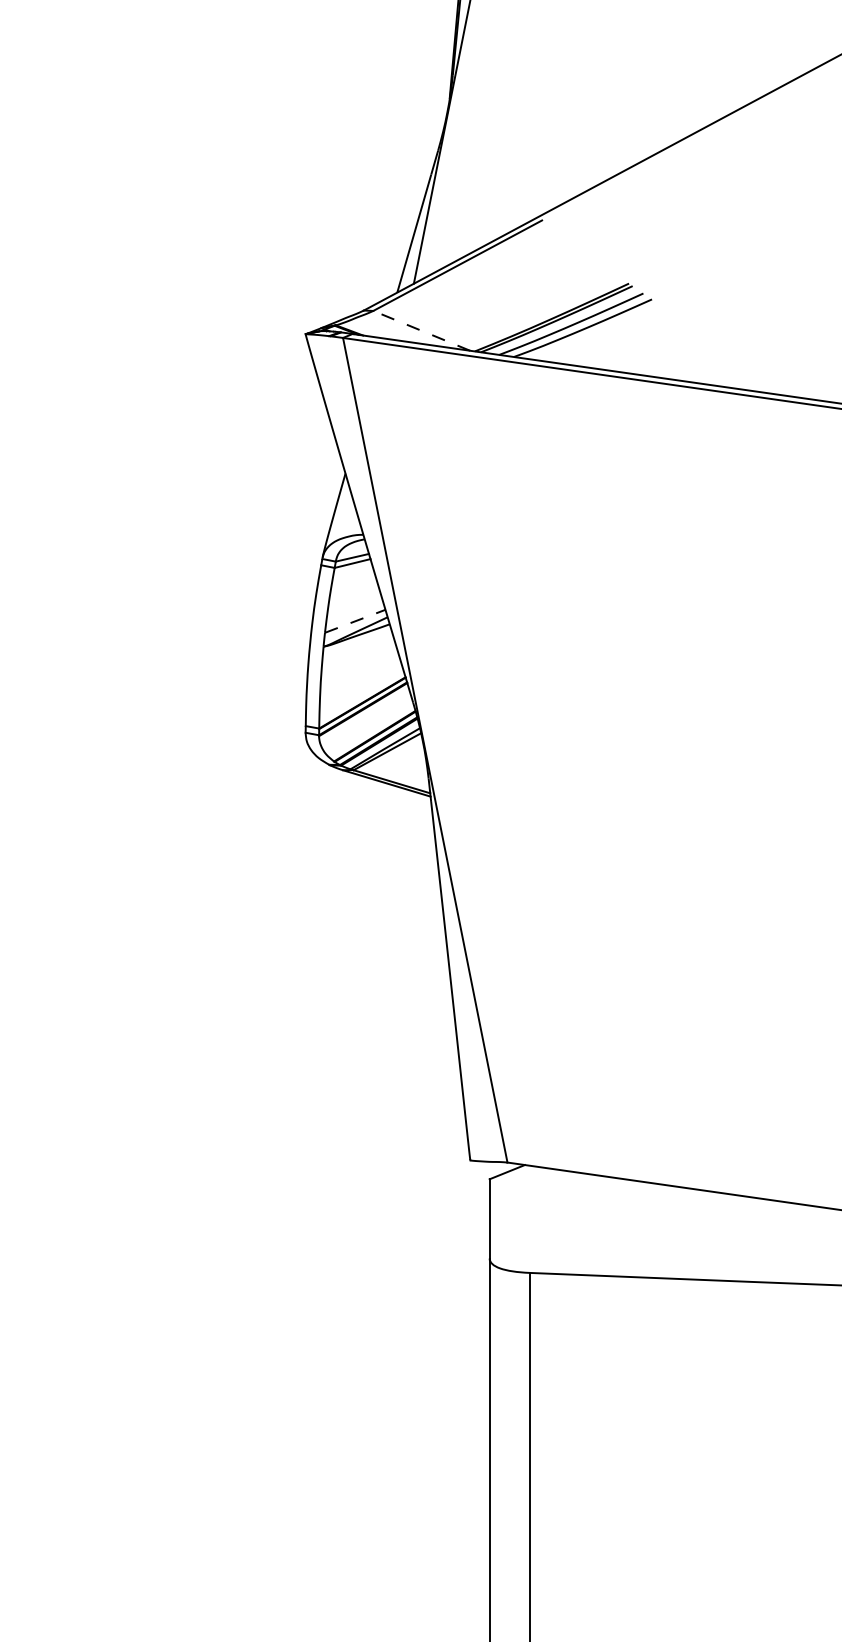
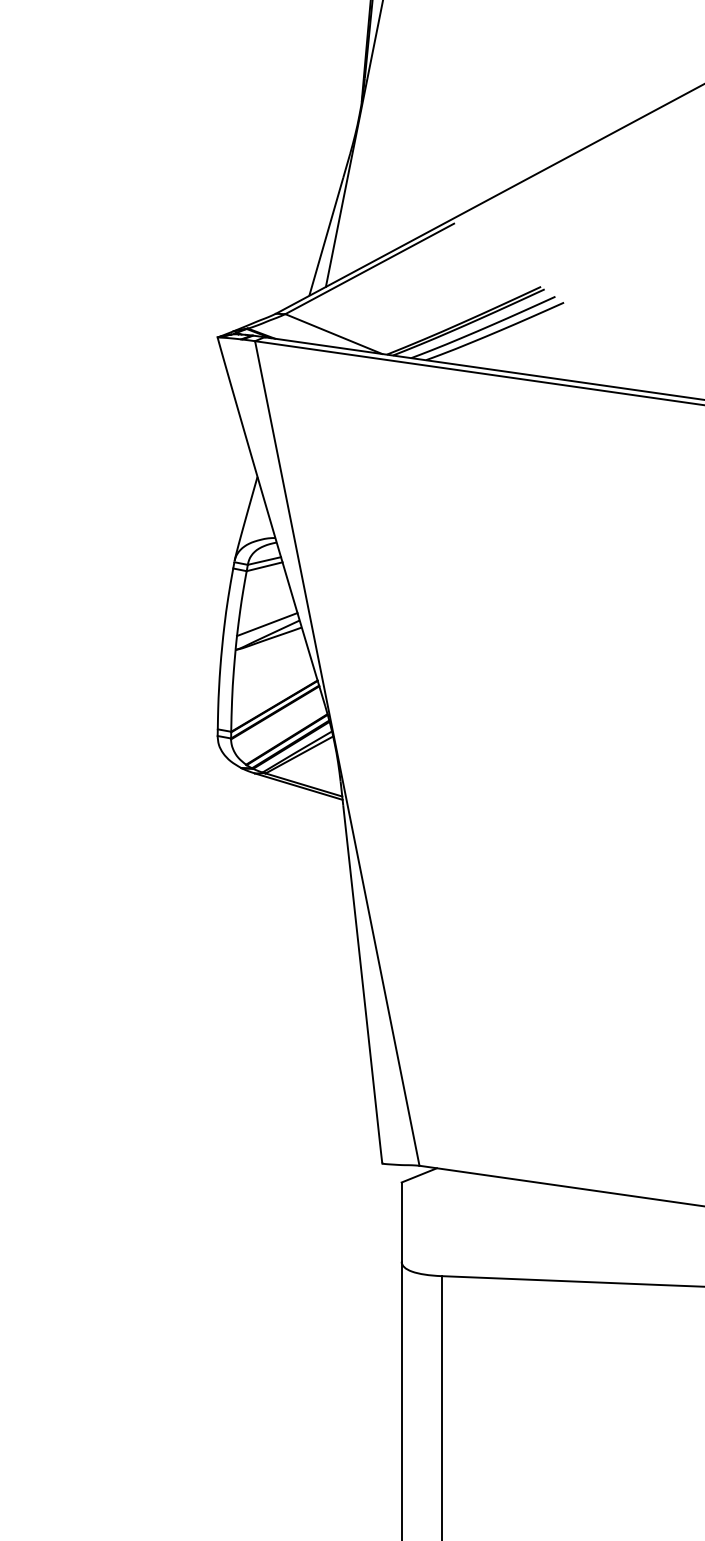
line: (421, 330) -> (333, 333), dashed -> solid
line: (355, 621) -> (267, 624), dashed -> solid

